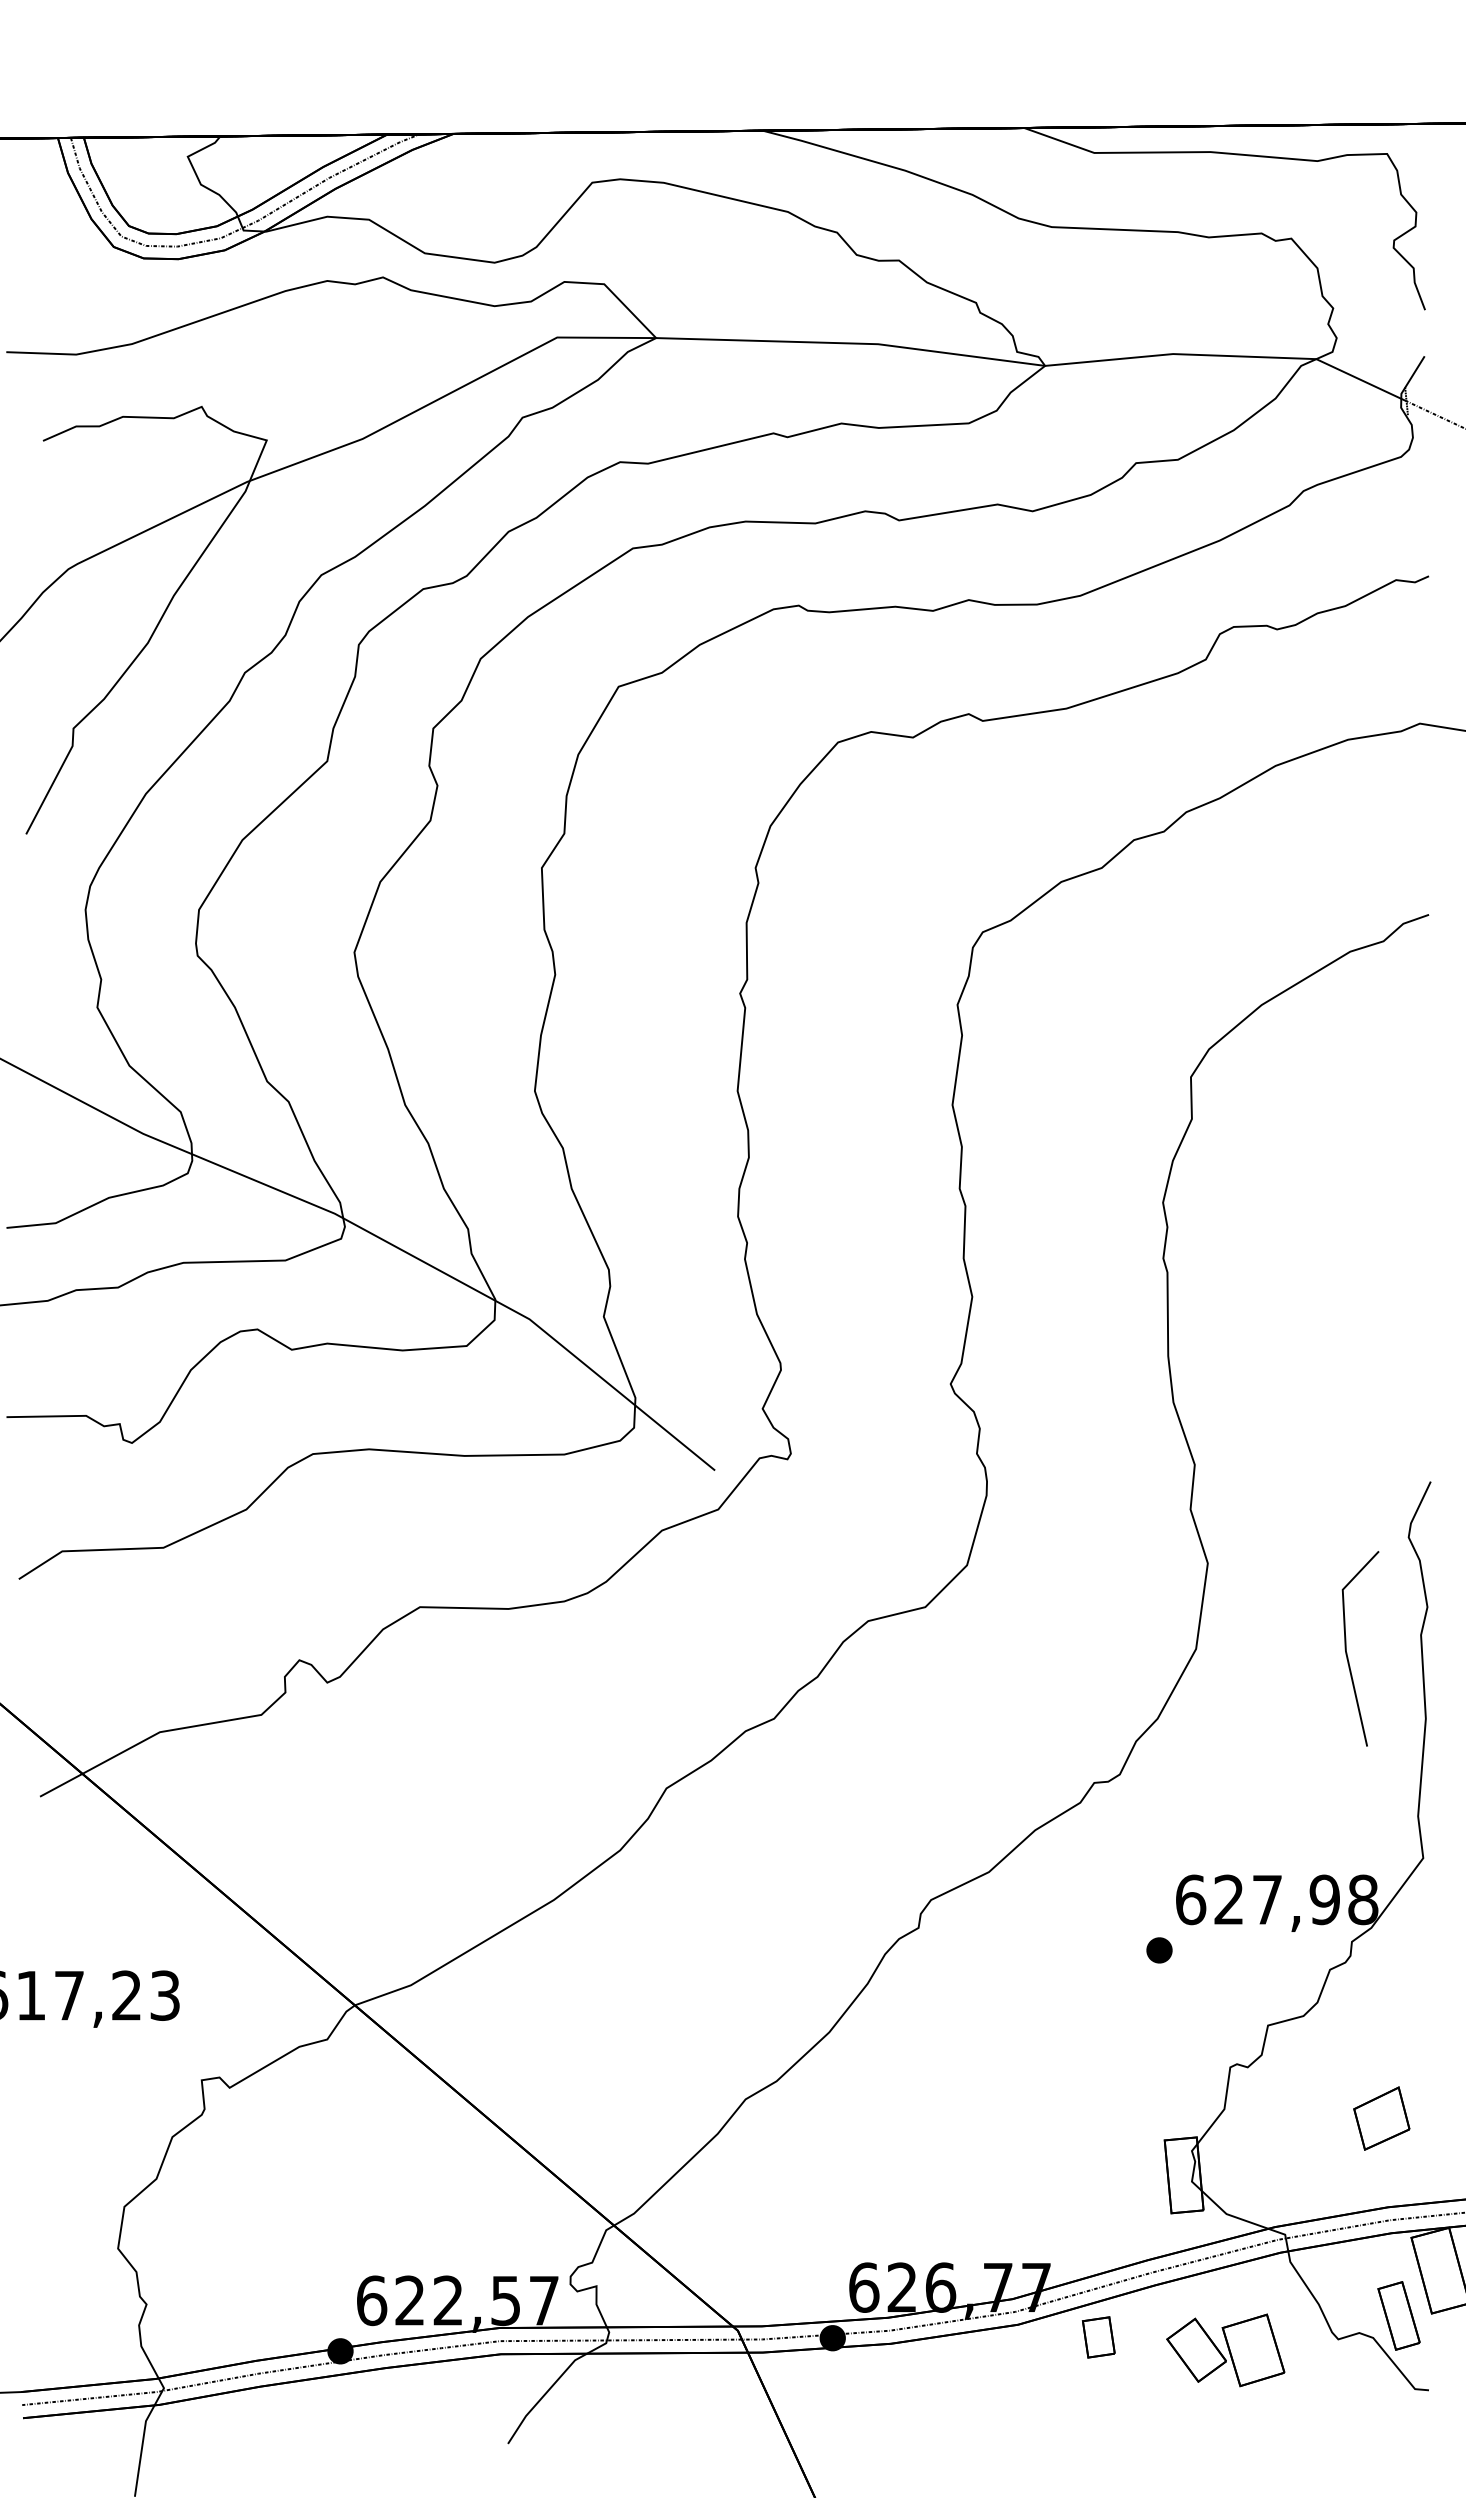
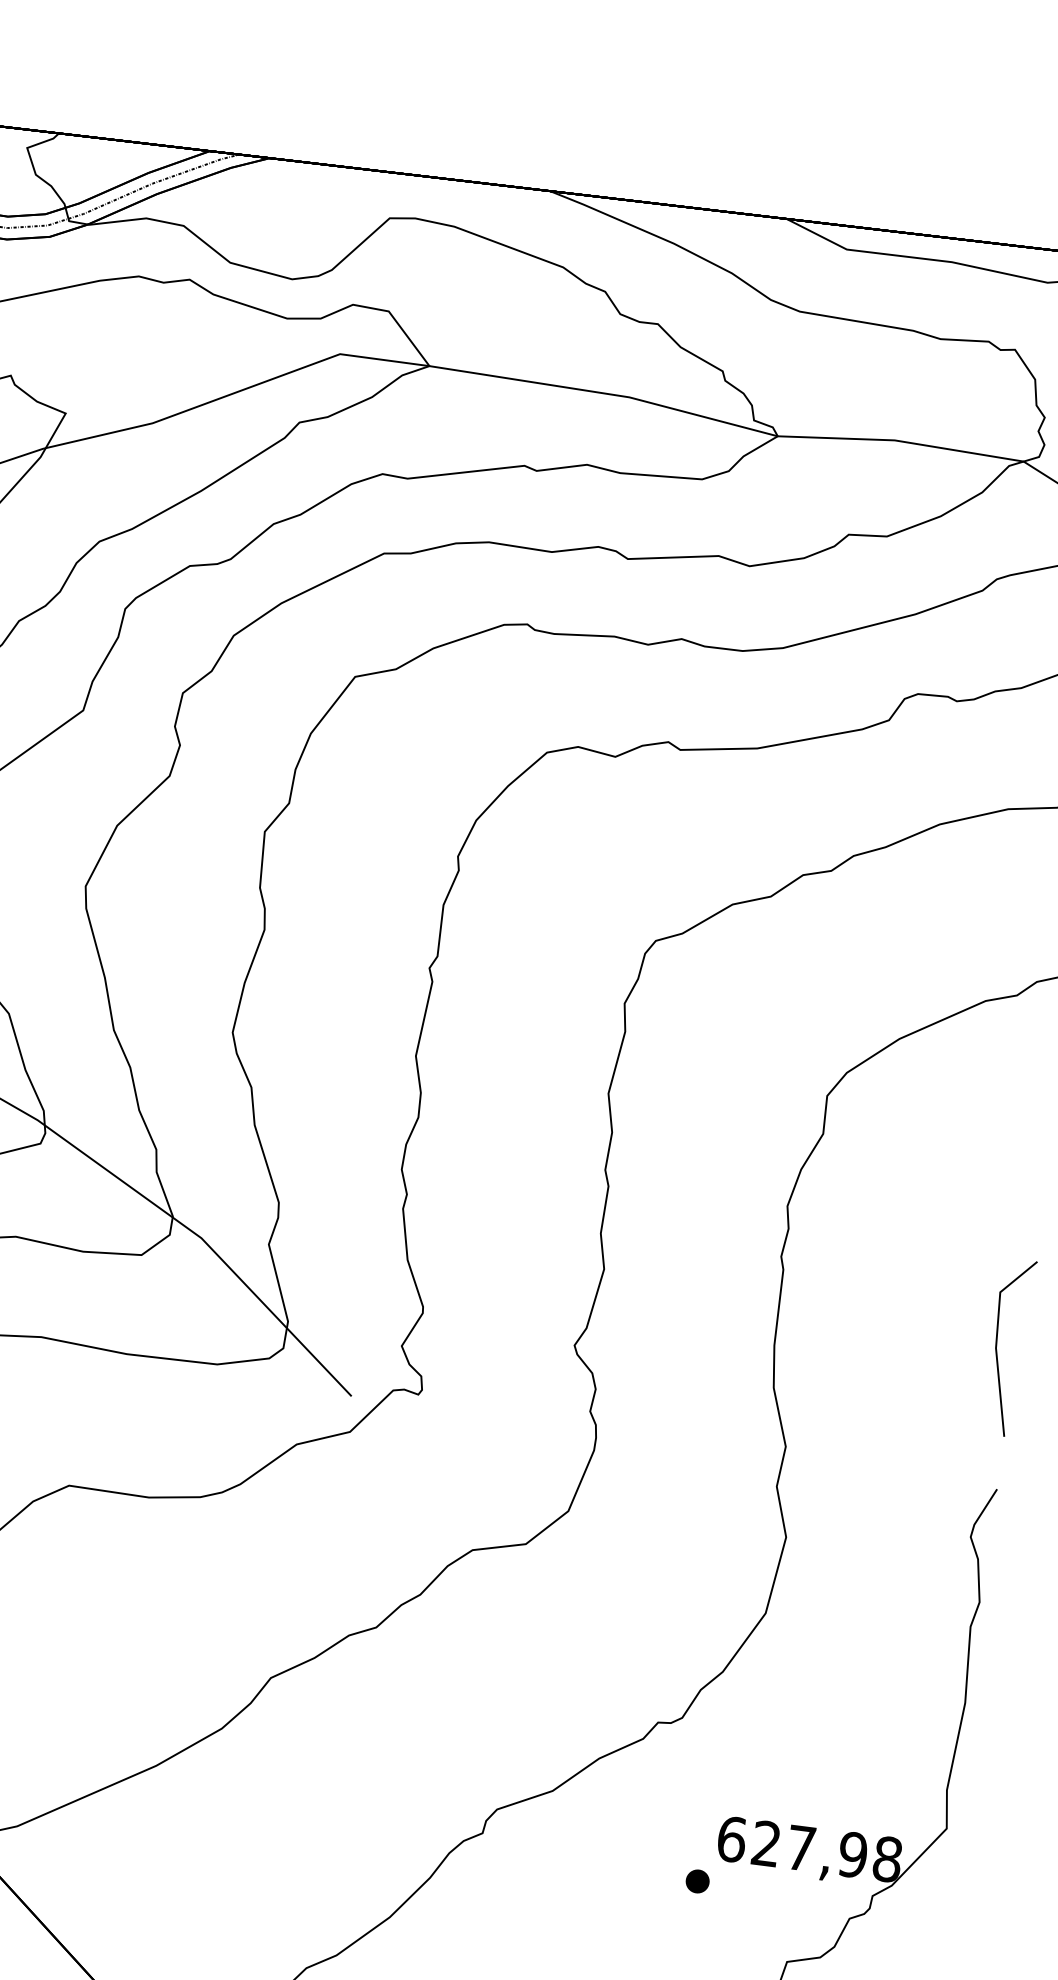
line: (1347, 1652) -> (997, 1349), moved

